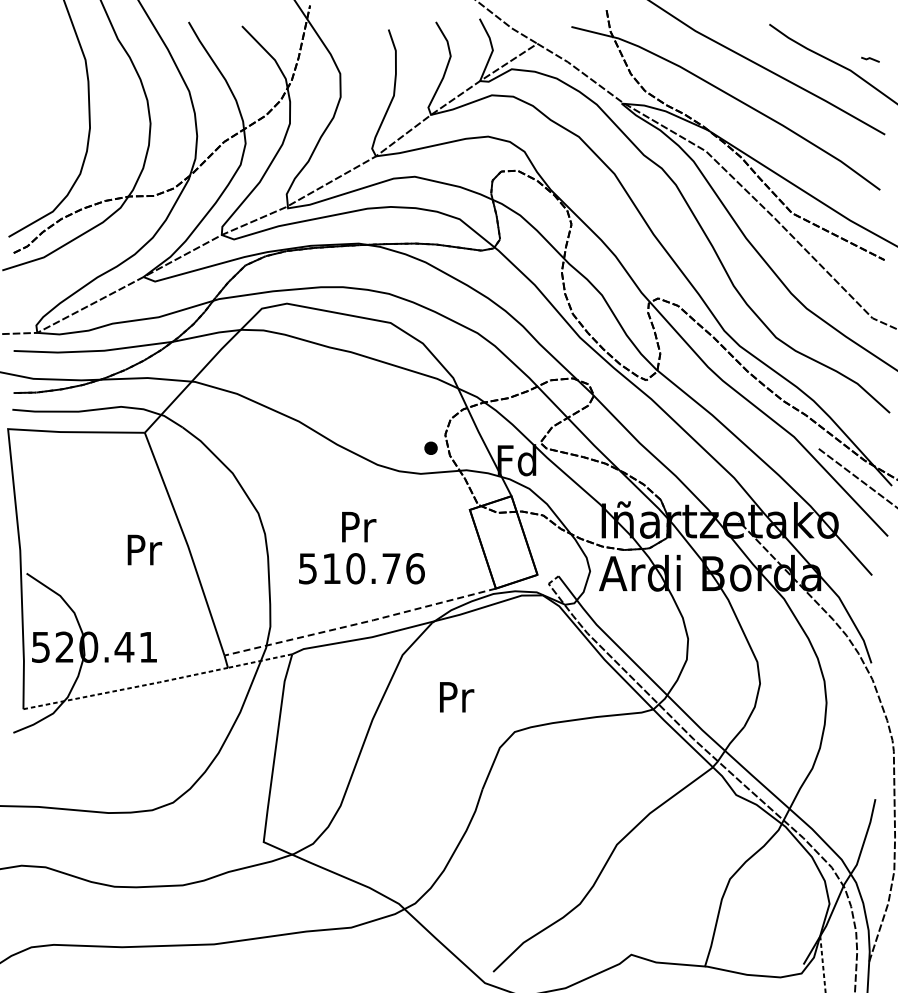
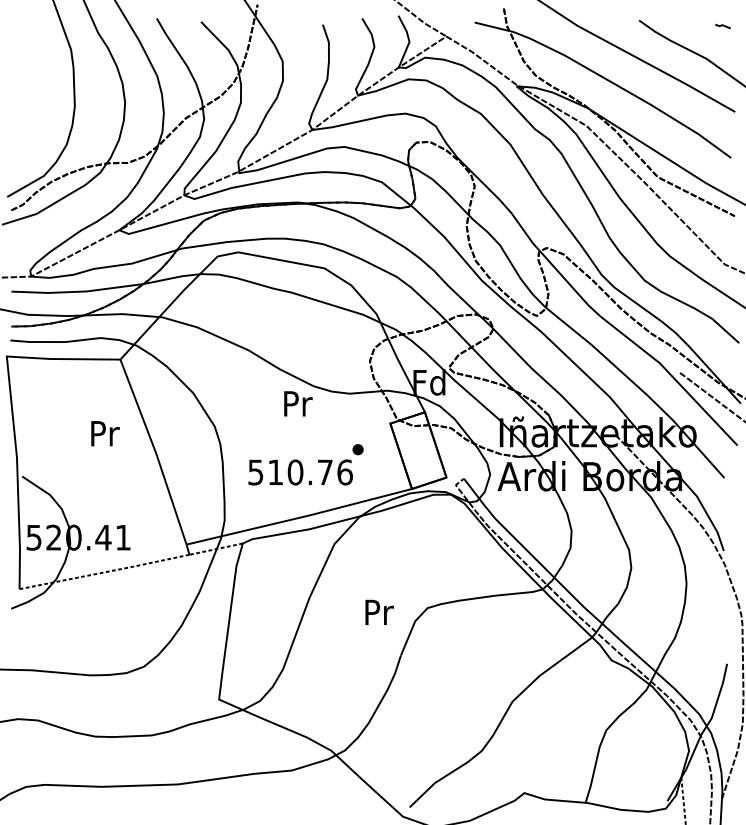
line: (870, 59) -> (723, 26), moved
part: (430, 447) -> (357, 449), moved
text: (359, 527) -> (298, 404), moved
text: (144, 549) -> (105, 433), moved
line: (360, 623) -> (299, 517), dashed -> solid
text: (457, 697) -> (380, 612), moved

